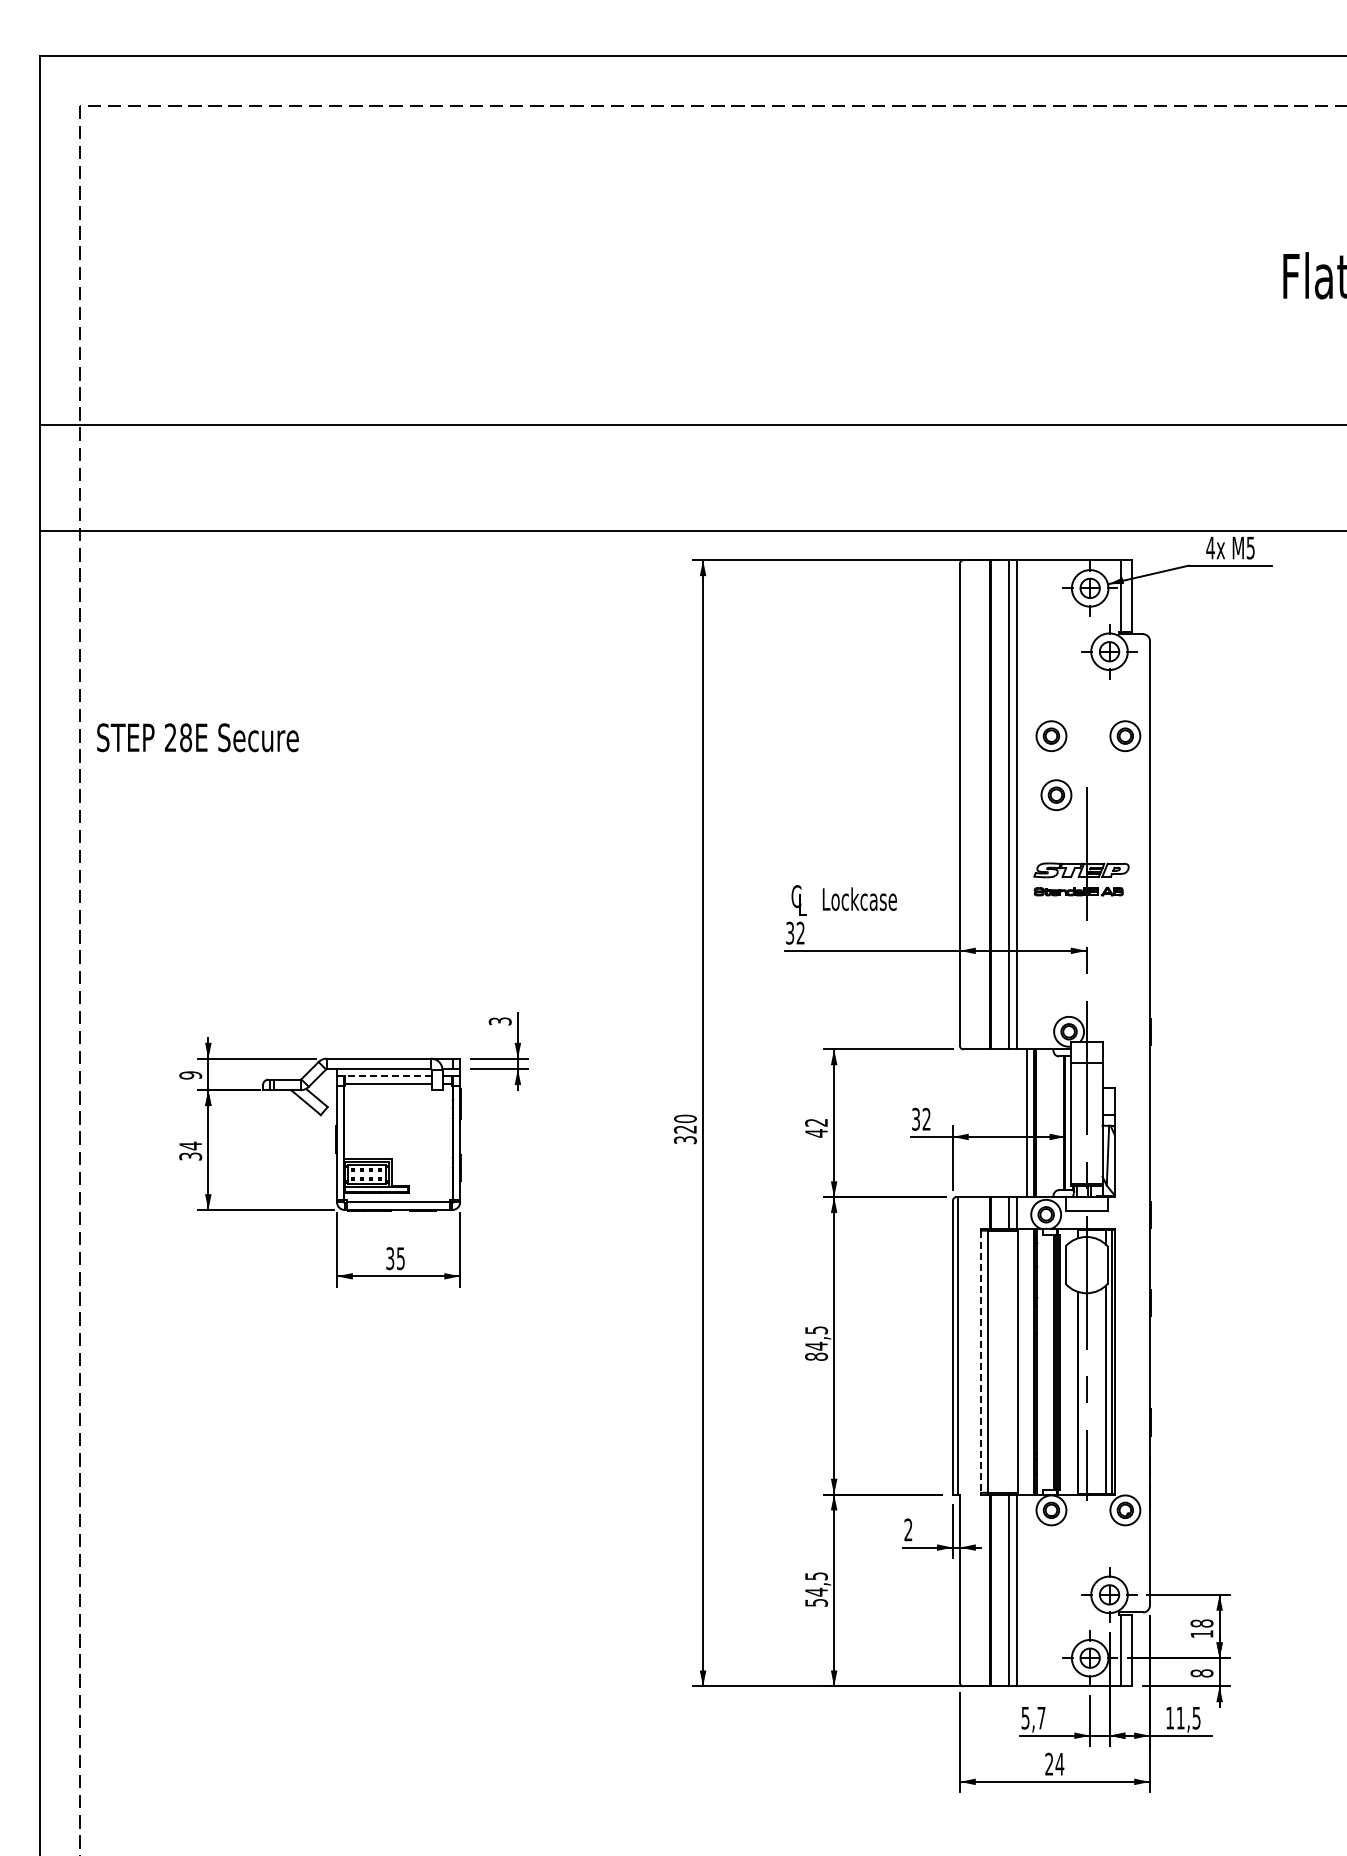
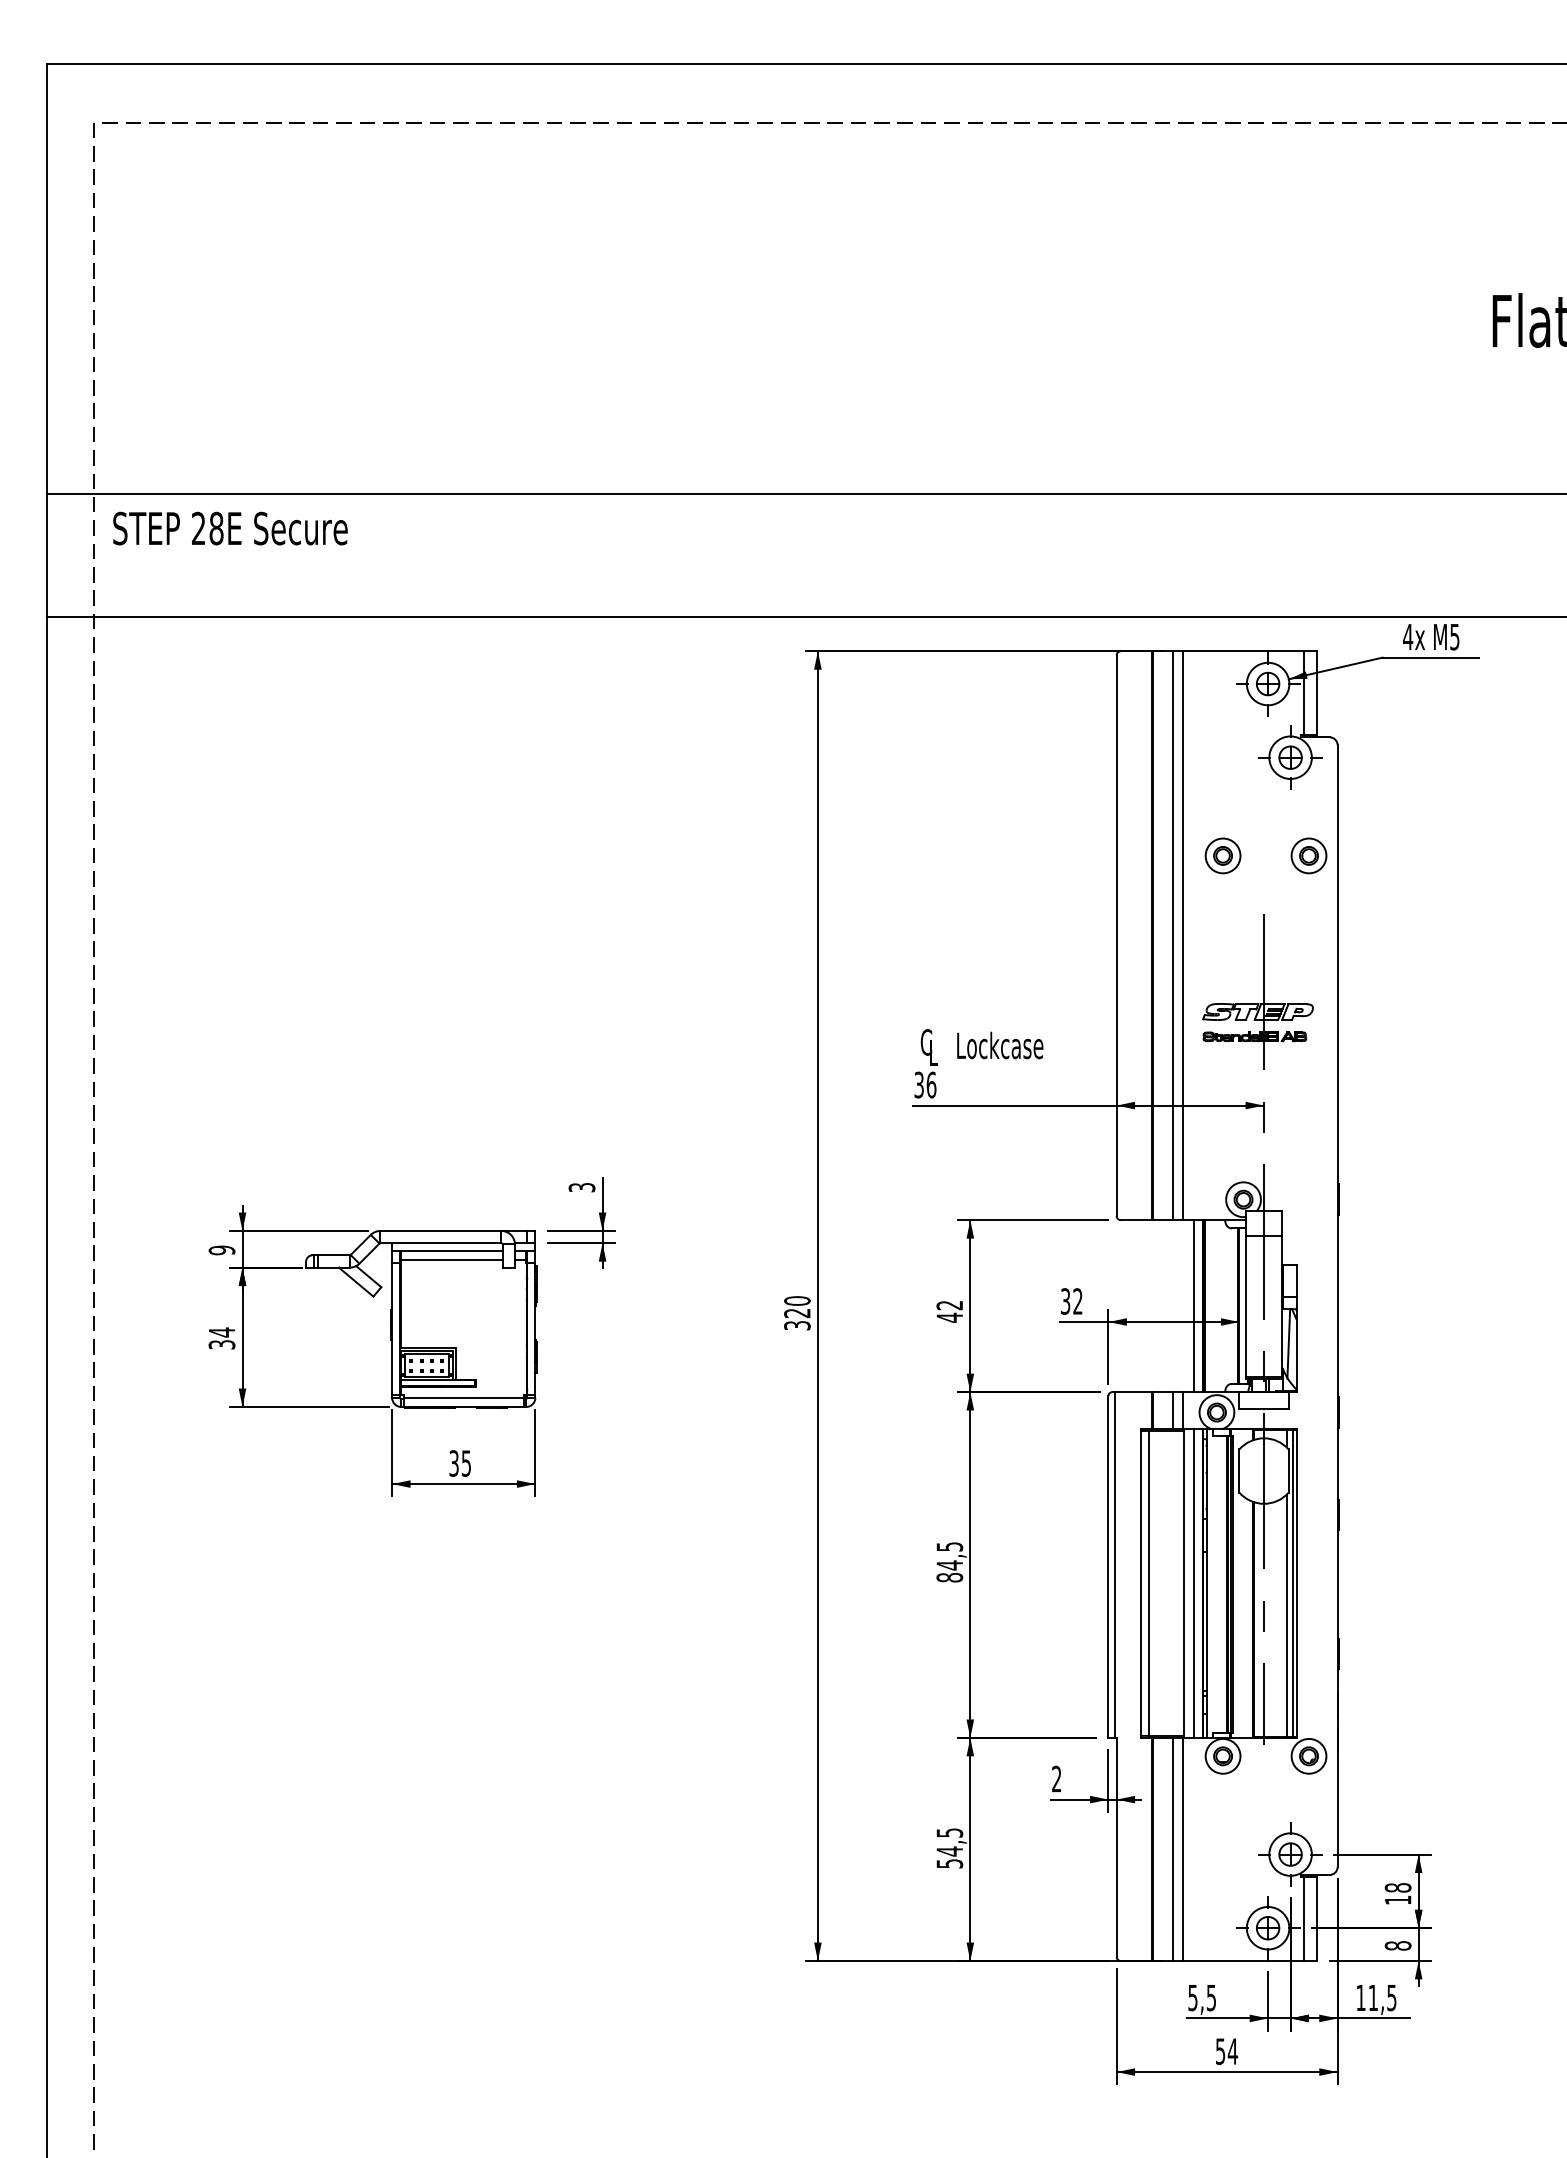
text: (197, 737) -> (229, 528), moved
part: (1056, 794) -> (1228, 923), removed
text: (800, 932) -> (931, 1084), 32 -> 36
line: (384, 1076) -> (447, 1251), dashed -> solid
line: (1026, 1361) -> (1194, 1583), added
line: (980, 1362) -> (1140, 1584), dashed -> solid
text: (1041, 1718) -> (1211, 1998), 5,7 -> 5,5
text: (1049, 1763) -> (1220, 2050), 24 -> 54

